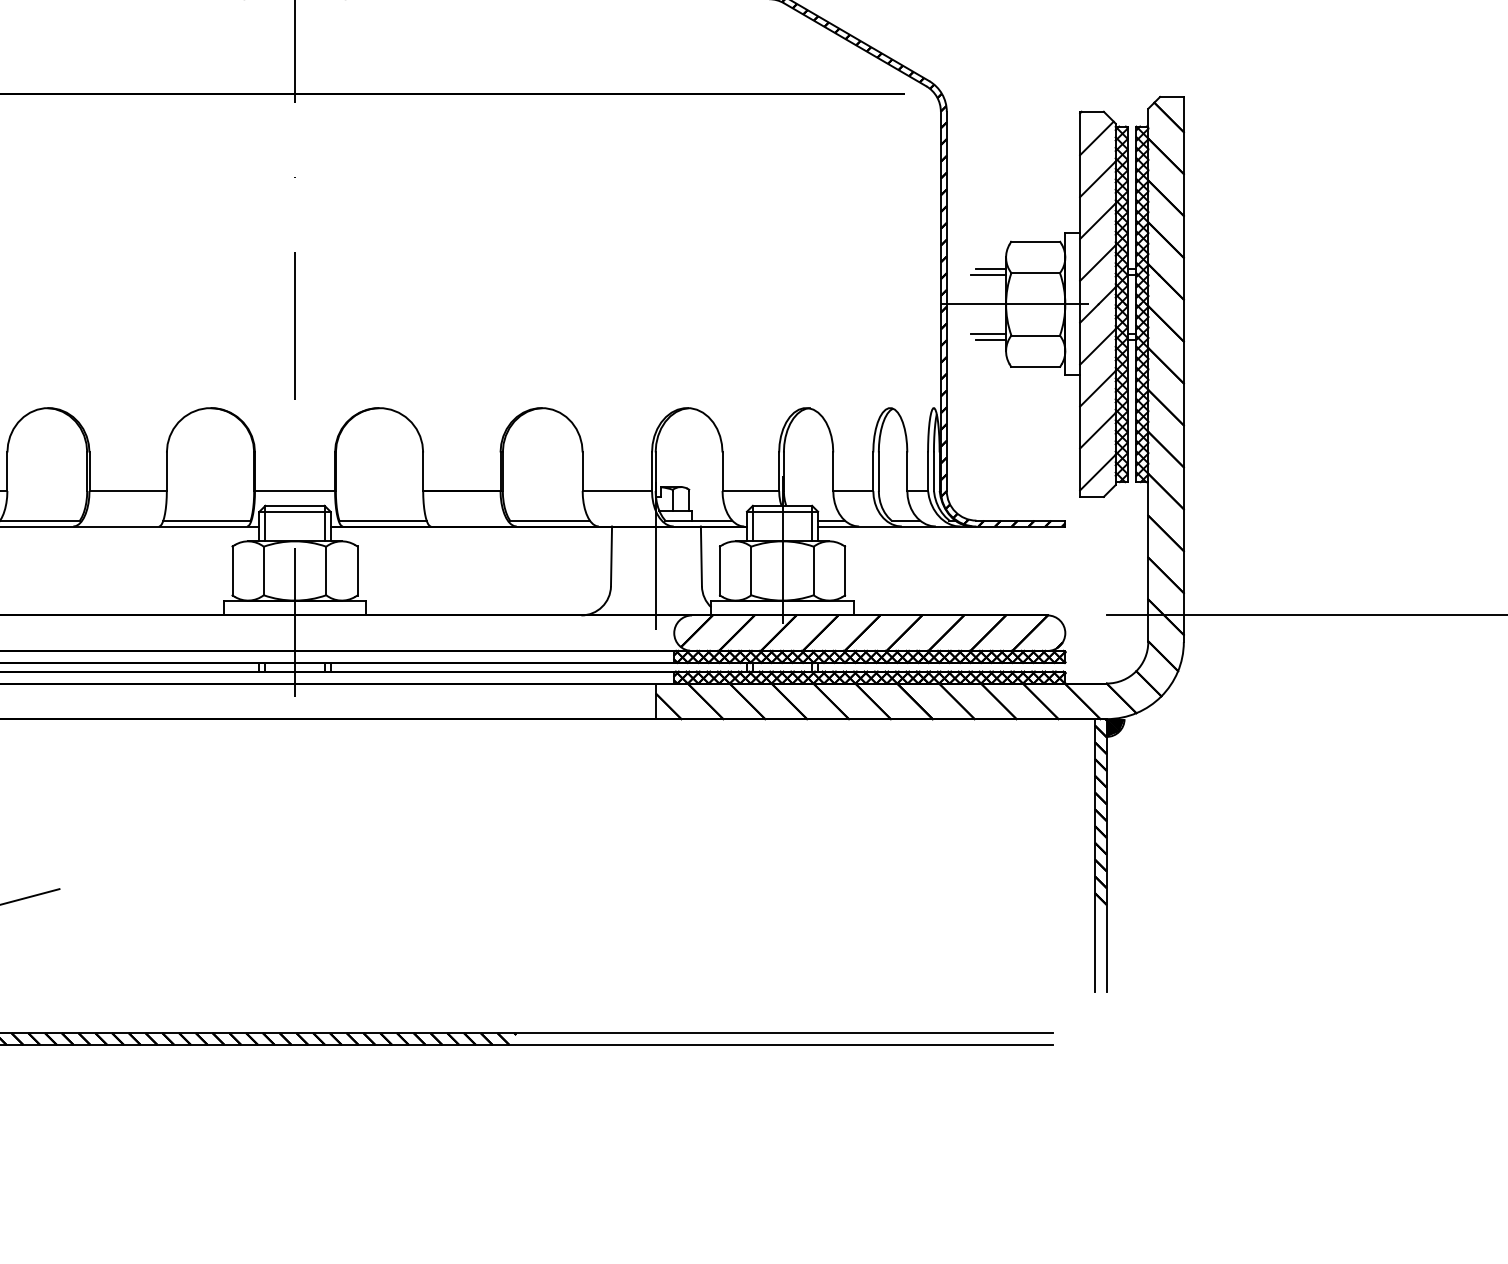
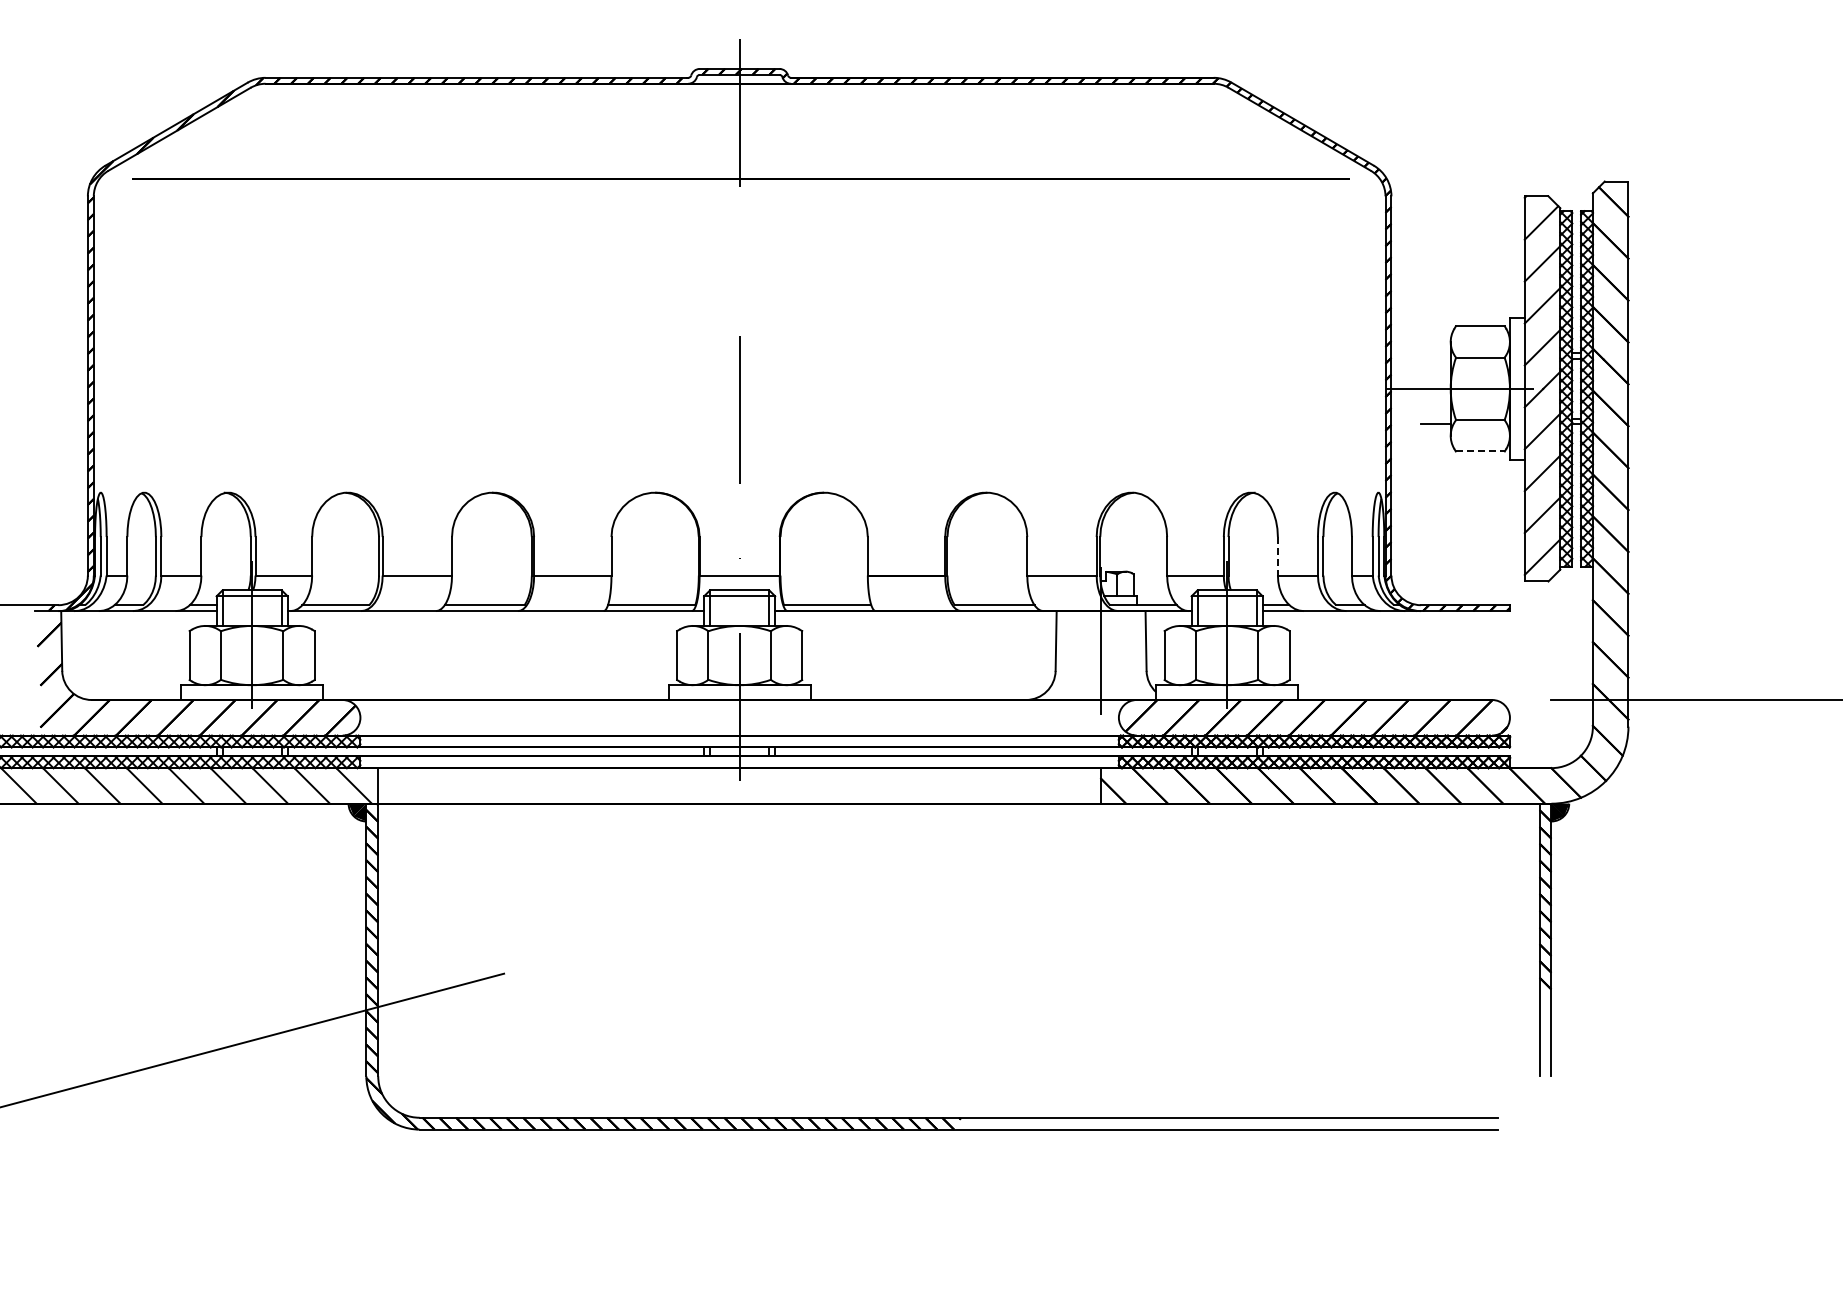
line: (990, 268) -> (1435, 353), removed
line: (987, 274) -> (1432, 359), removed
line: (987, 333) -> (1432, 418), removed
line: (1035, 366) -> (1480, 451), solid -> dashed
line: (832, 471) -> (1277, 556), solid -> dashed

